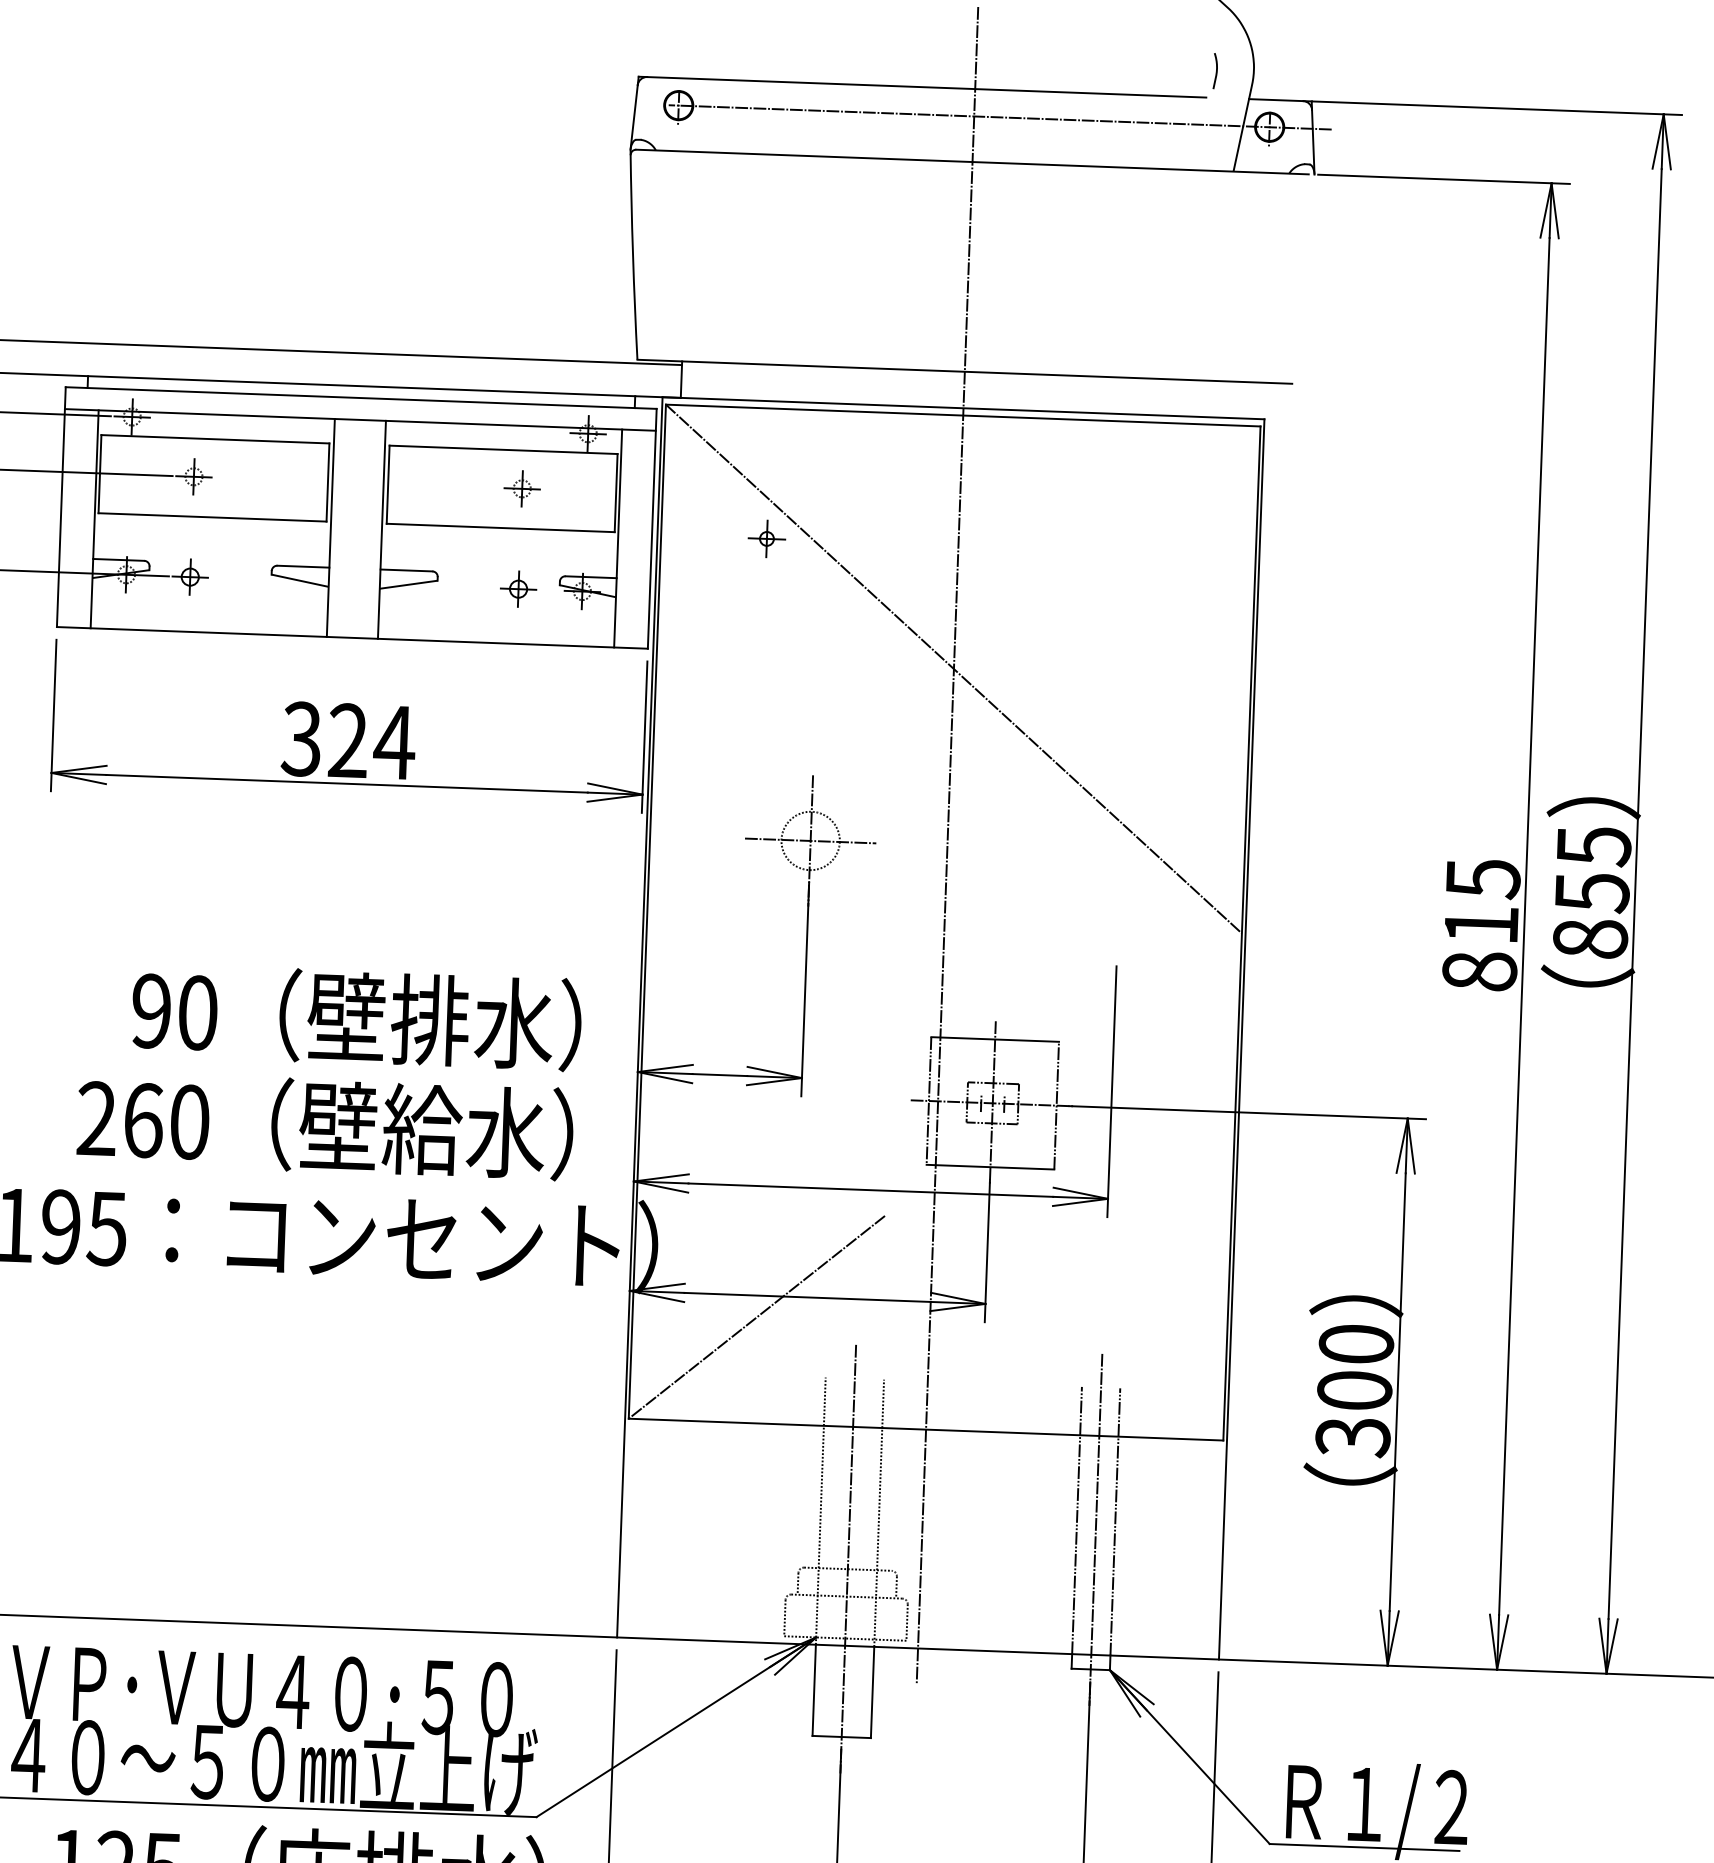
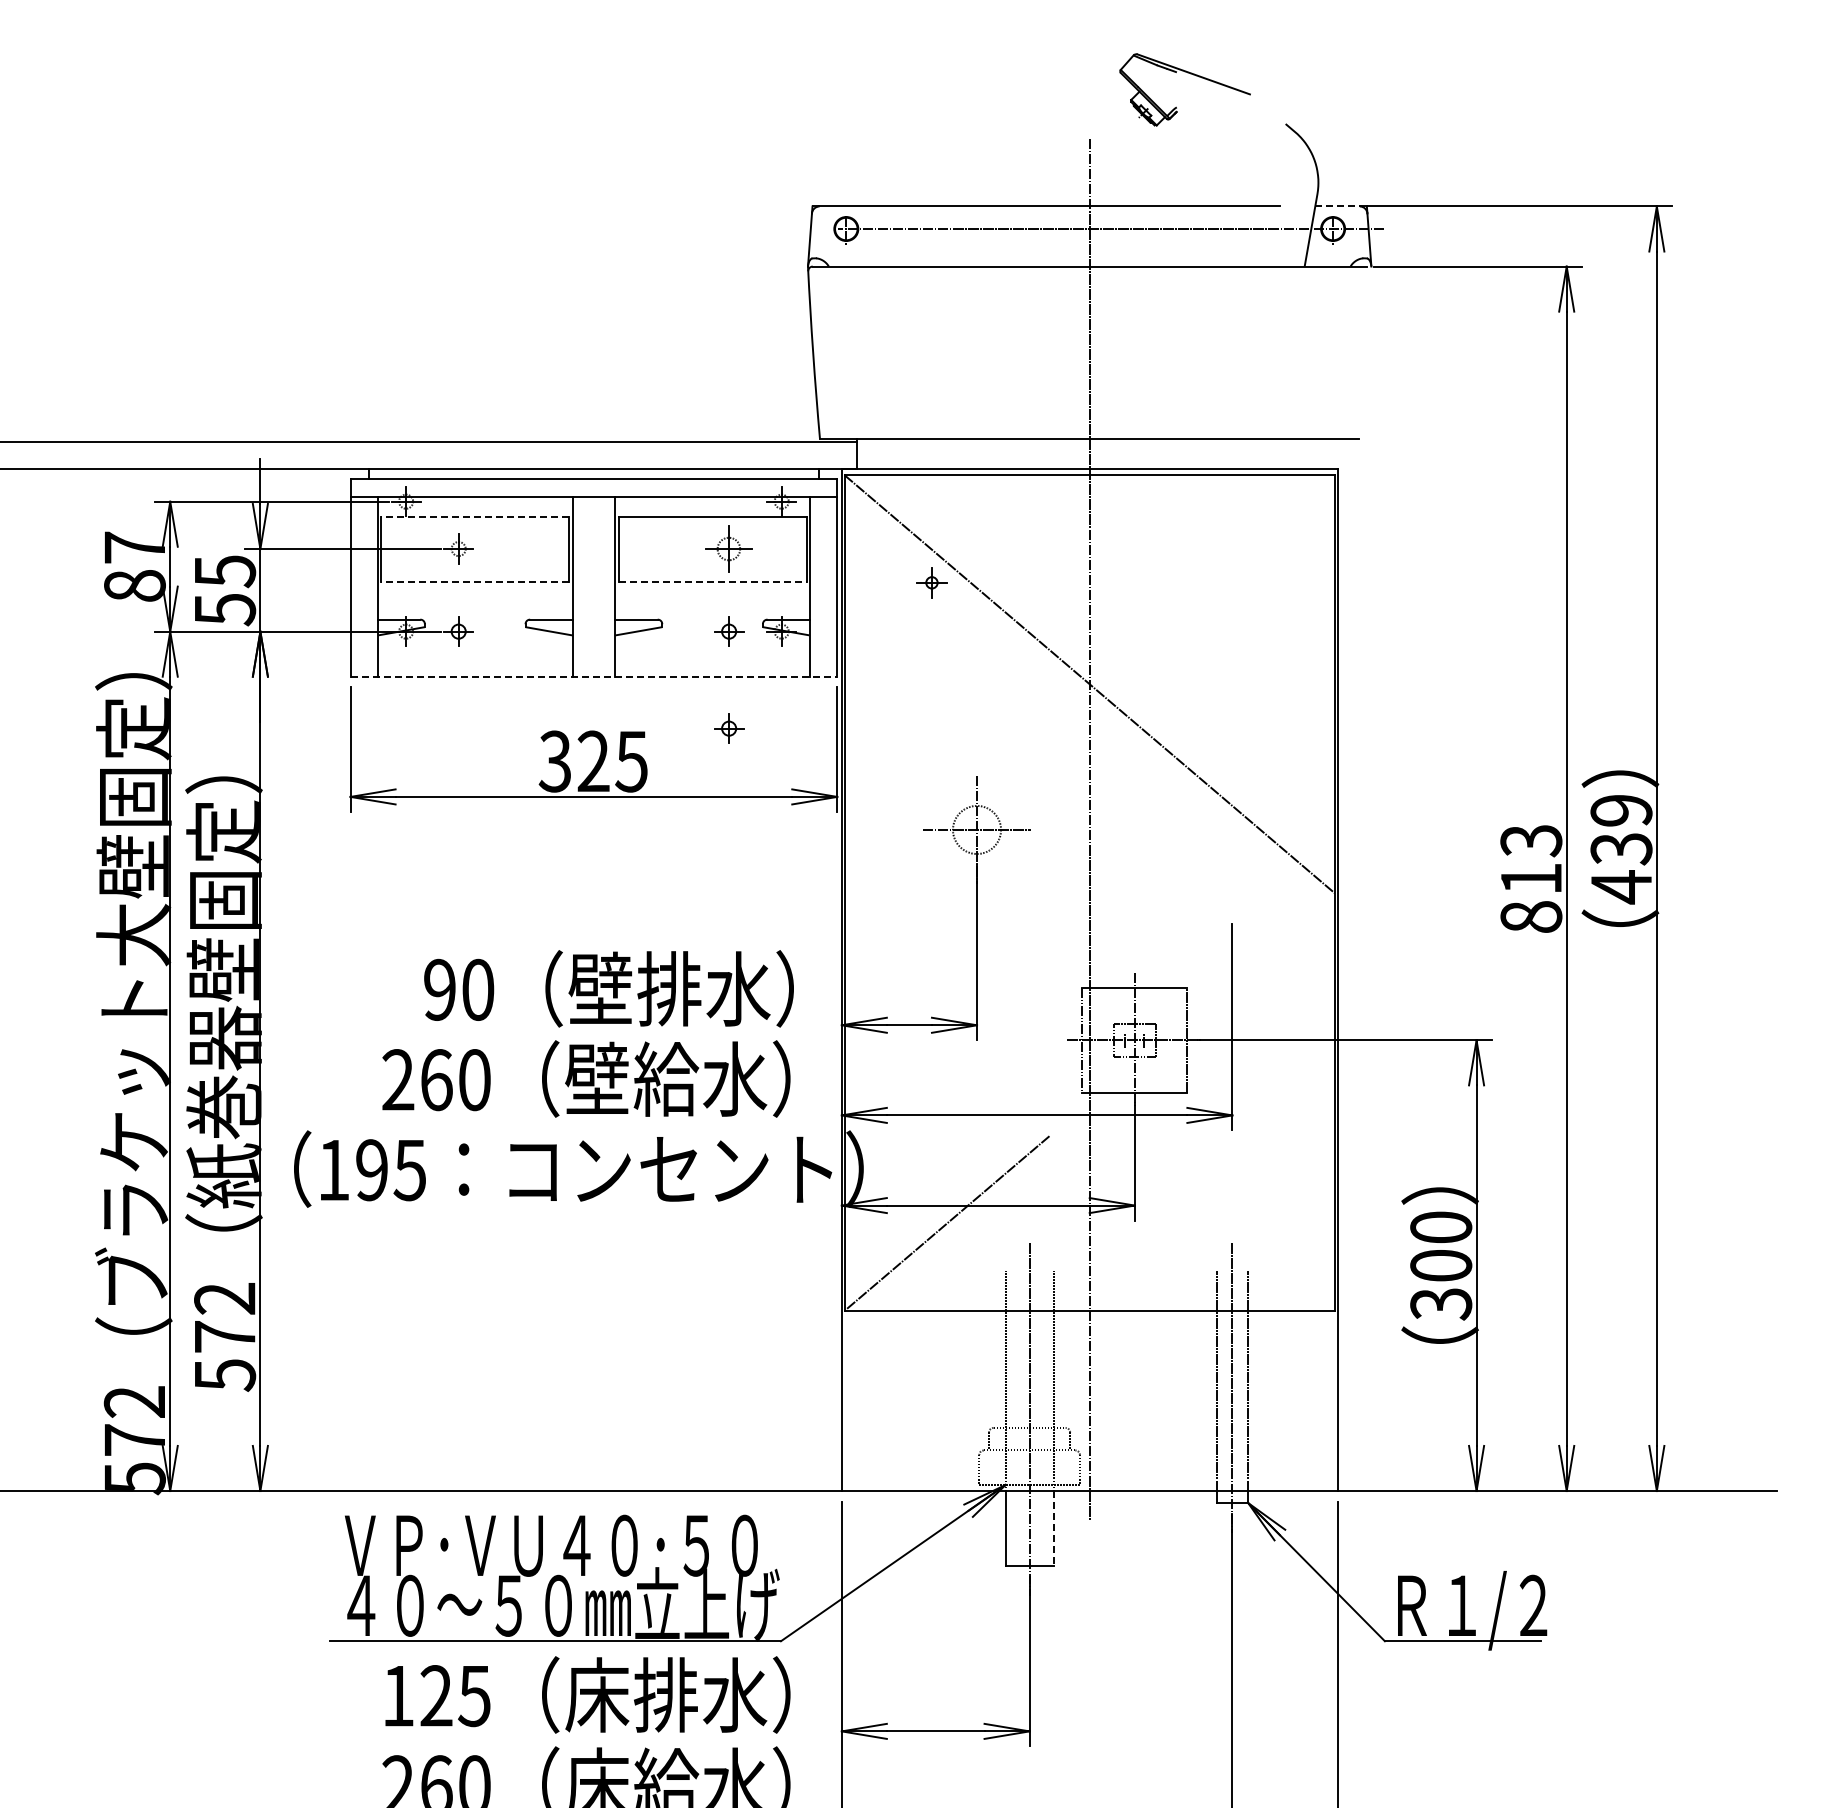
curve: (1216, 71) -> (1287, 184), removed
line: (1277, 100) -> (1338, 206), solid -> dashed
line: (215, 439) -> (475, 517), solid -> dashed
part: (522, 488) -> (729, 548), size x1.6
line: (212, 516) -> (475, 581), solid -> dashed
line: (500, 527) -> (712, 581), solid -> dashed
line: (353, 637) -> (594, 676), solid -> dashed
part: (514, 706) -> (729, 728), added
text: (394, 742) -> (631, 761), 324 -> 325
text: (1483, 879) -> (1531, 841), 815 -> 813
text: (1592, 893) -> (1621, 849), 855 -> 439
line: (872, 1692) -> (1053, 1528), solid -> dashed

